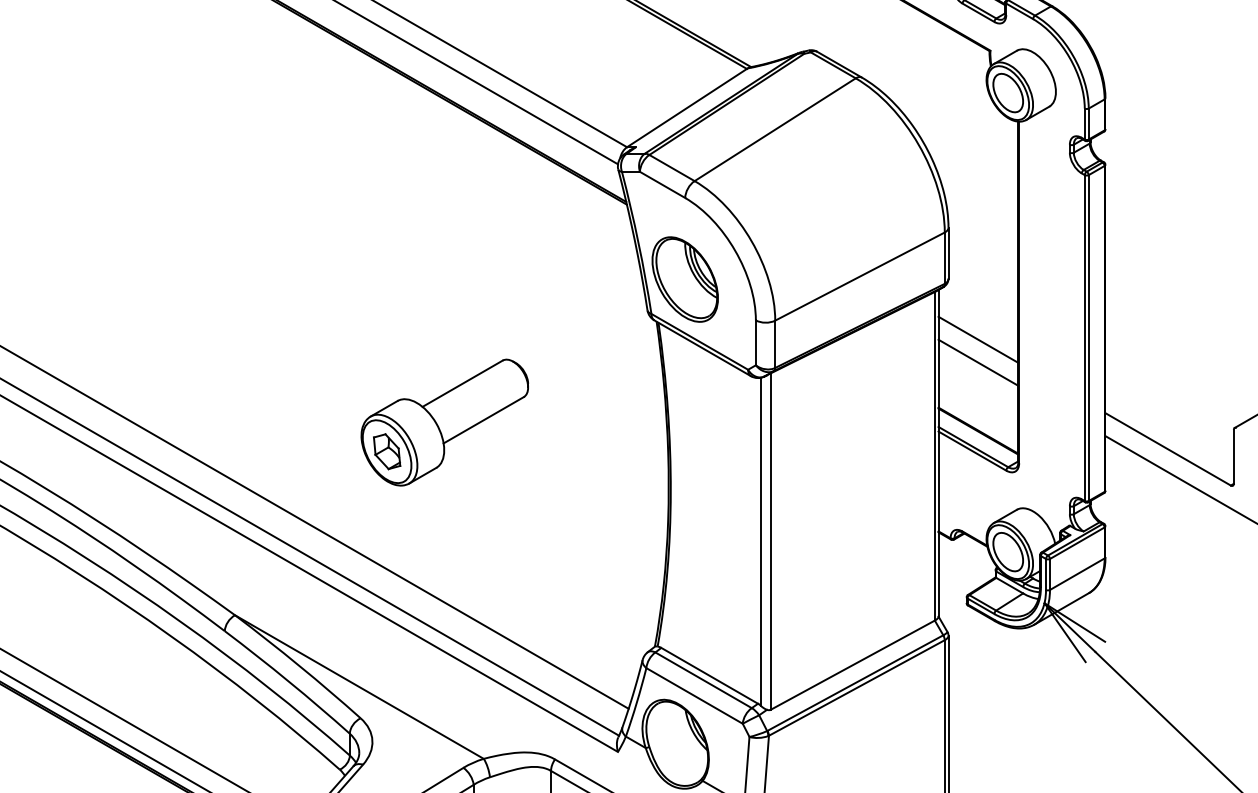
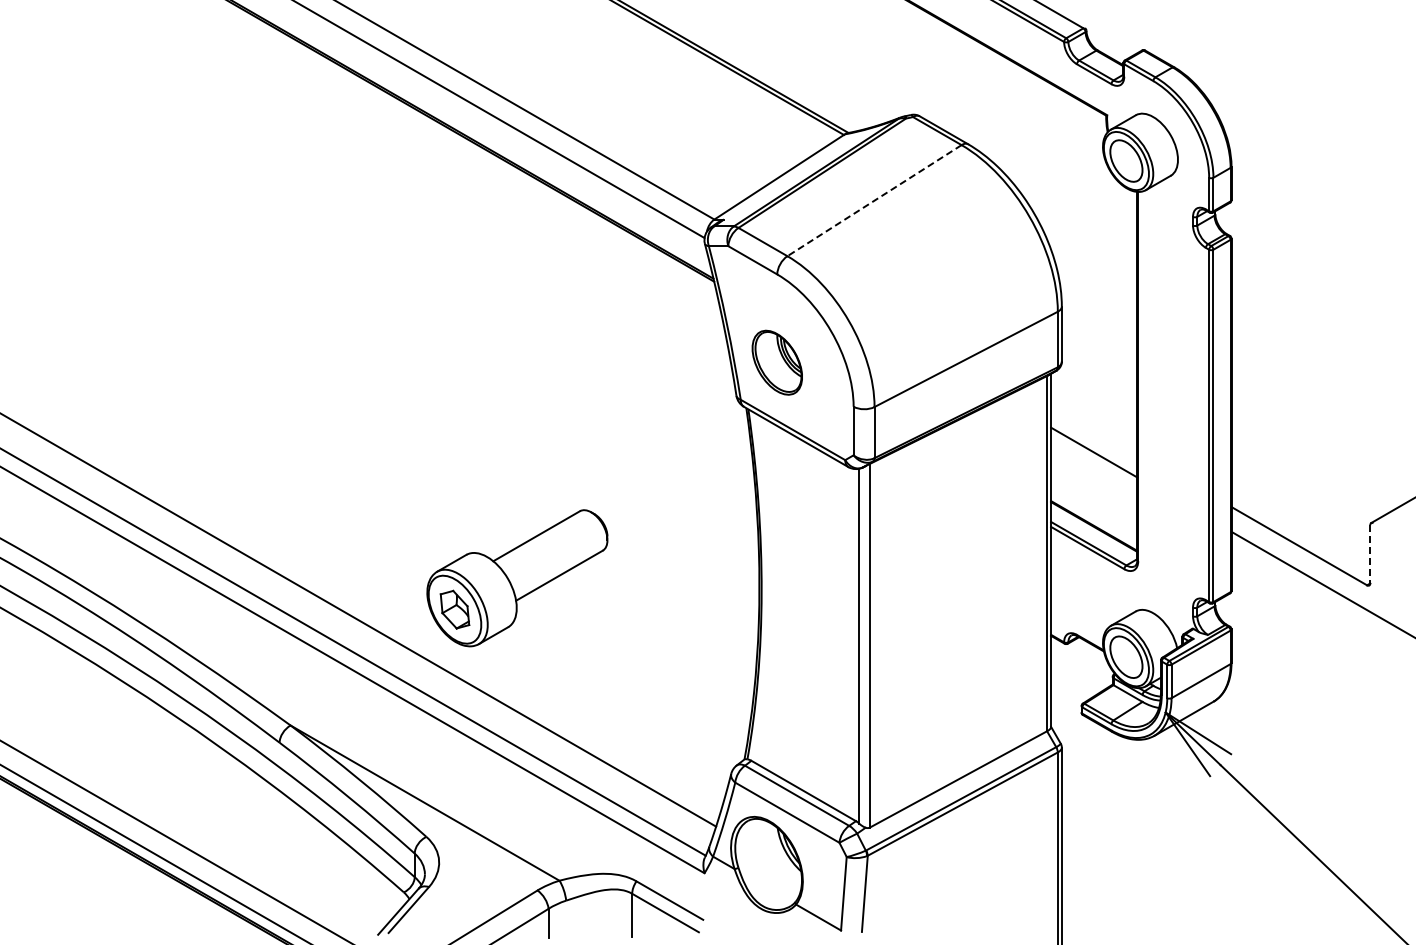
line: (775, 129) -> (874, 200), solid -> dashed
part: (685, 279) -> (777, 362), size x0.7
line: (978, 339) -> (1094, 427), removed
part: (444, 422) -> (517, 578), moved
line: (1234, 457) -> (1370, 554), solid -> dashed

